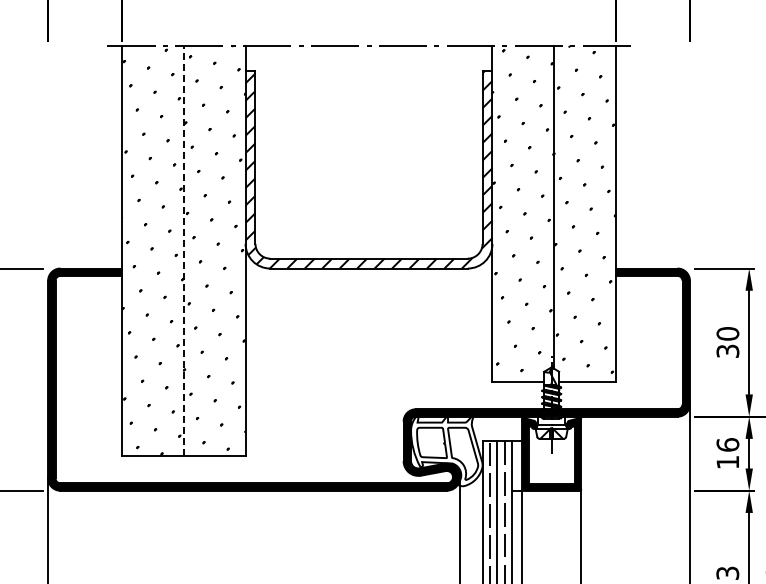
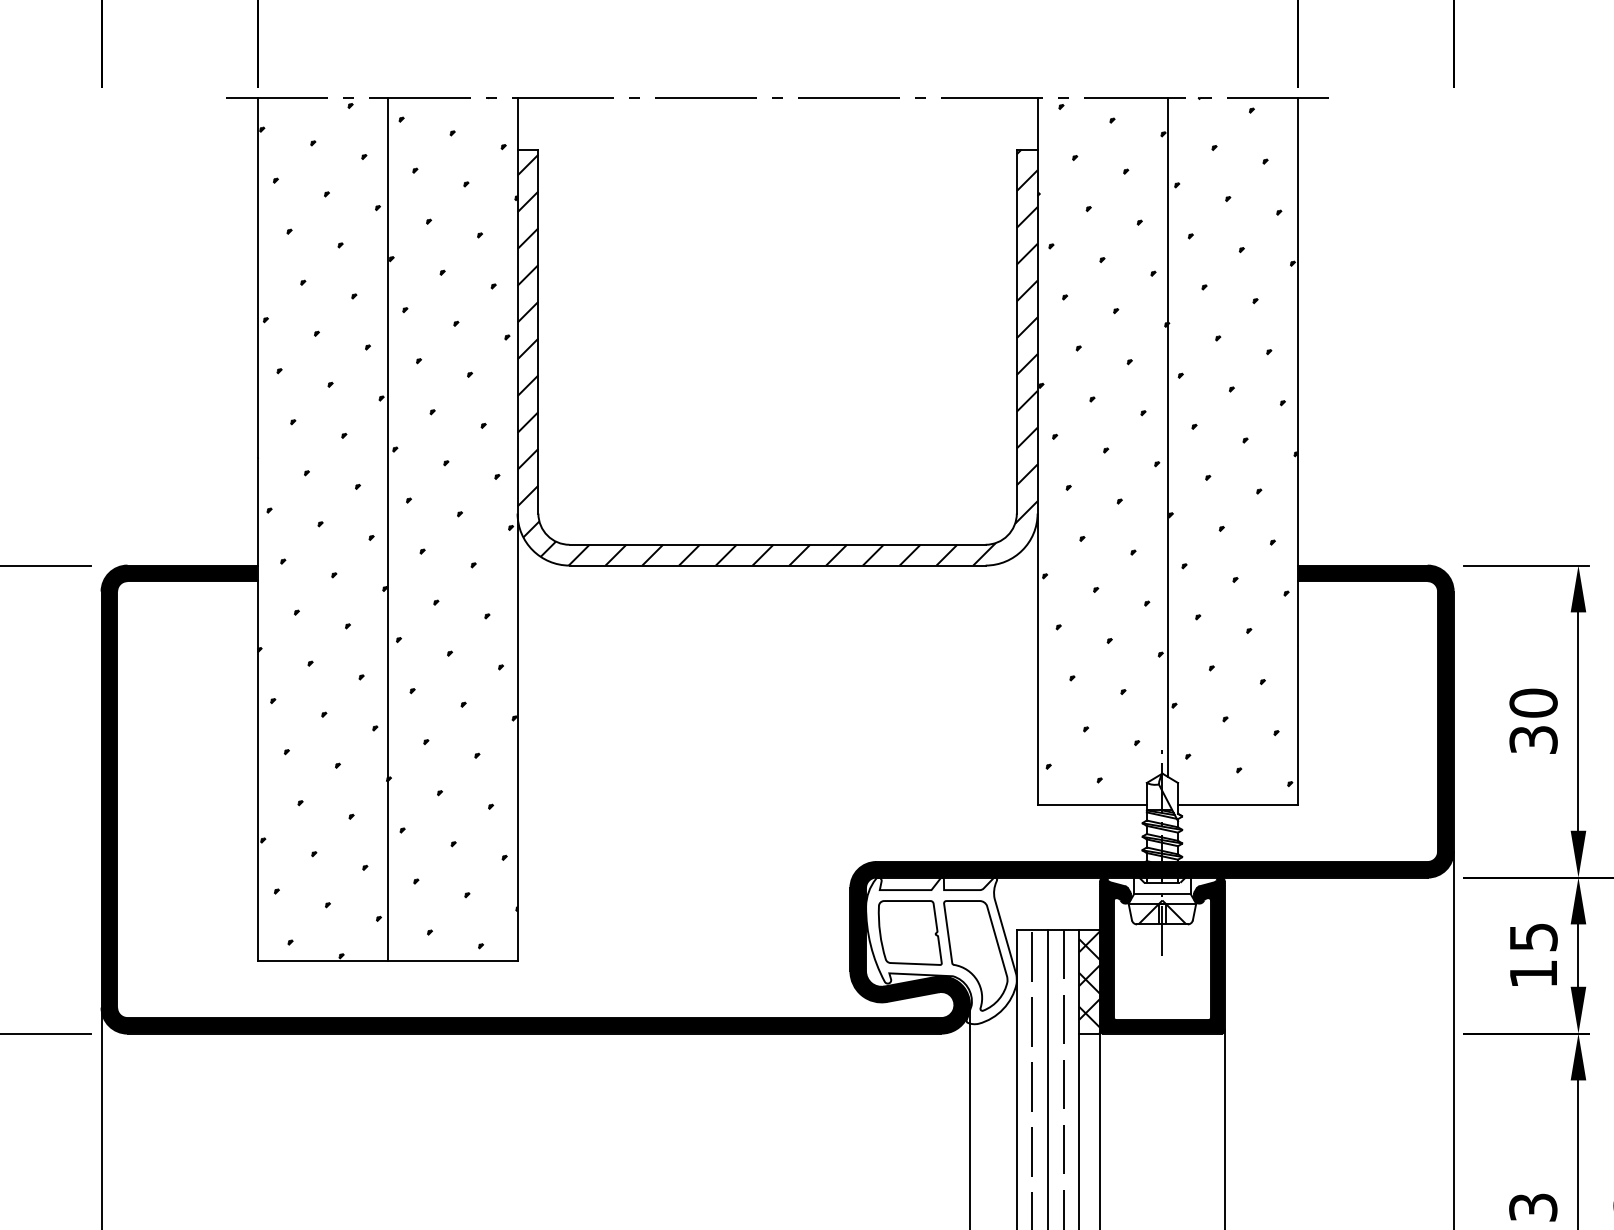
line: (183, 251) -> (386, 529), dashed -> solid
text: (727, 444) -> (1532, 936), 16 -> 15
hatch: (517, 466) -> (1090, 982), added

